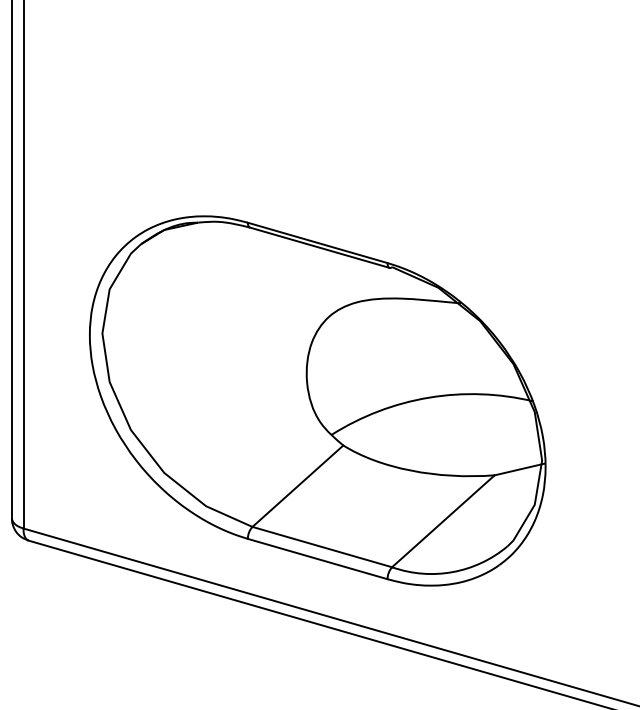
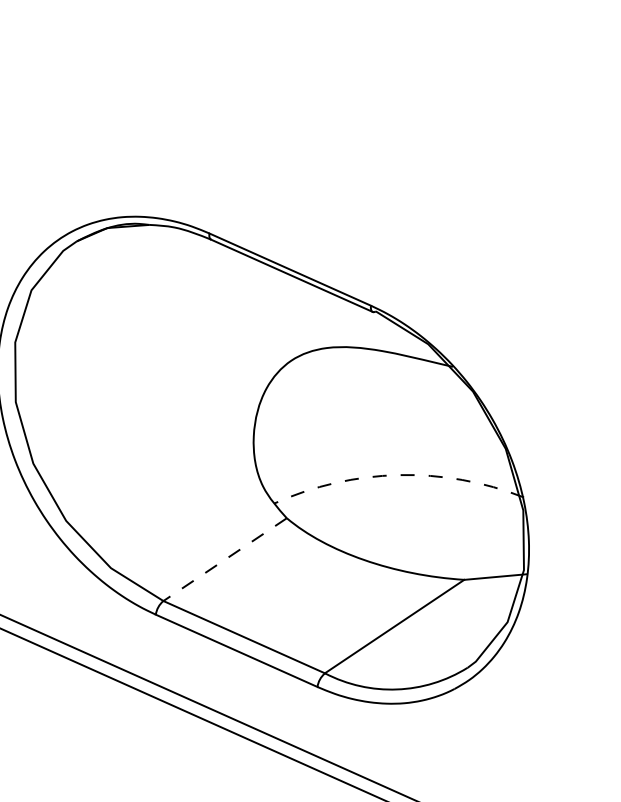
arc: (429, 397) -> (398, 474), solid -> dashed
line: (297, 486) -> (224, 559), solid -> dashed

